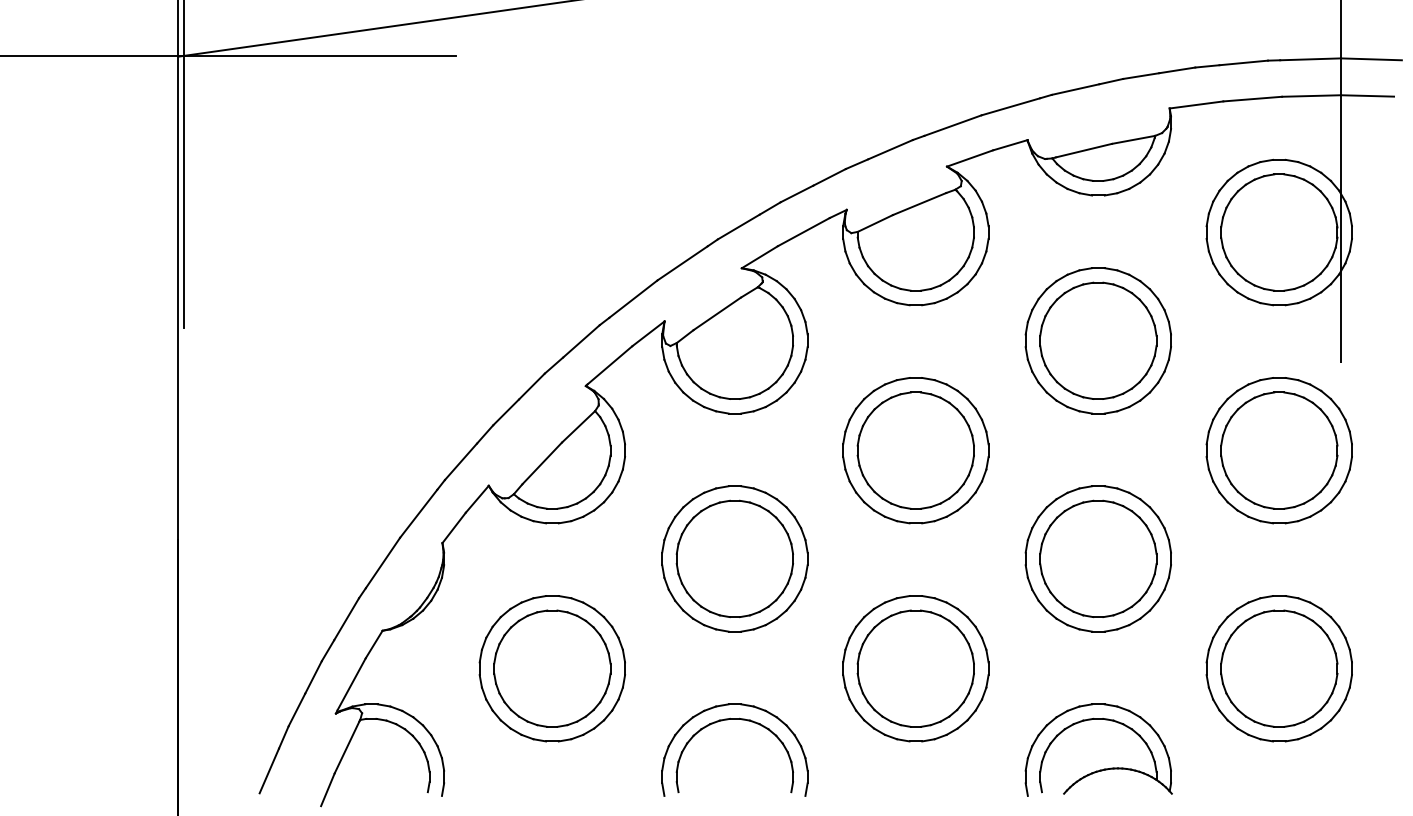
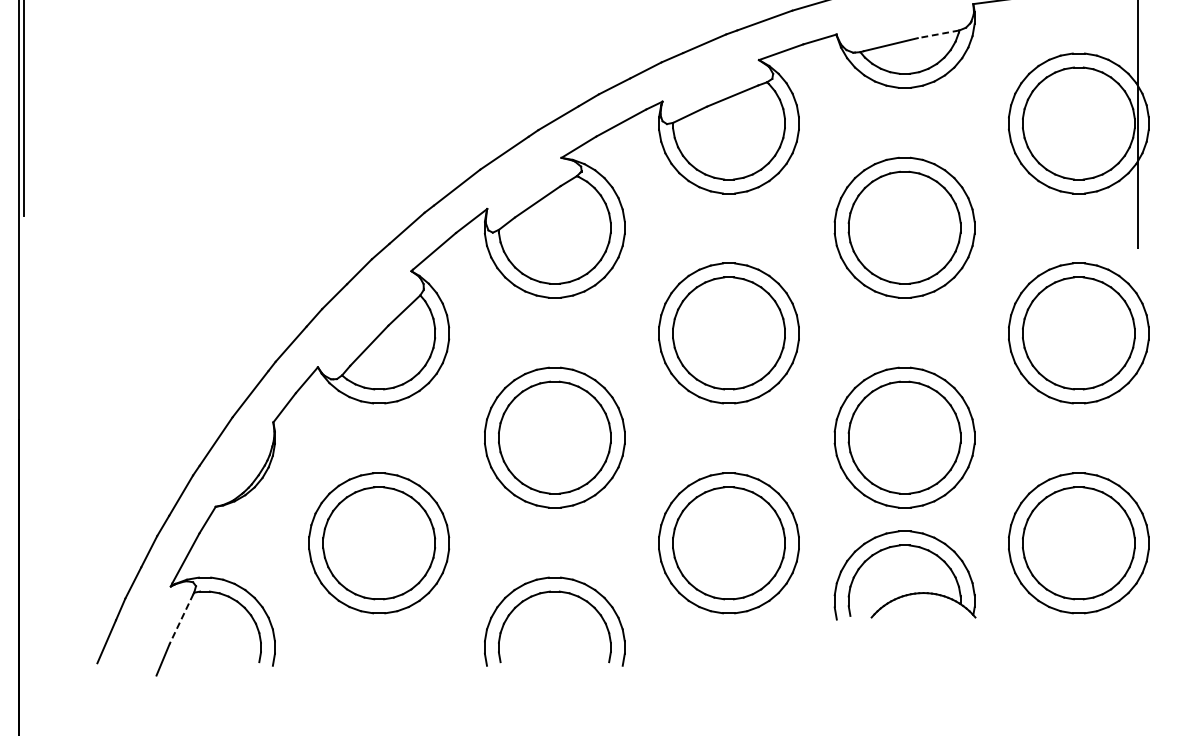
line: (1133, 139) -> (938, 33), solid -> dashed
line: (347, 747) -> (181, 619), solid -> dashed
part: (1104, 768) -> (910, 593), moved

